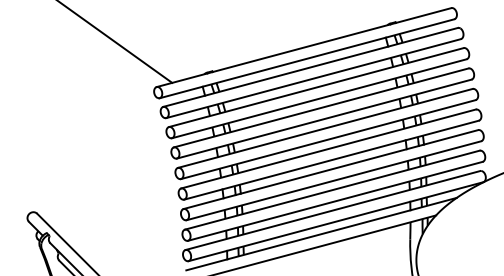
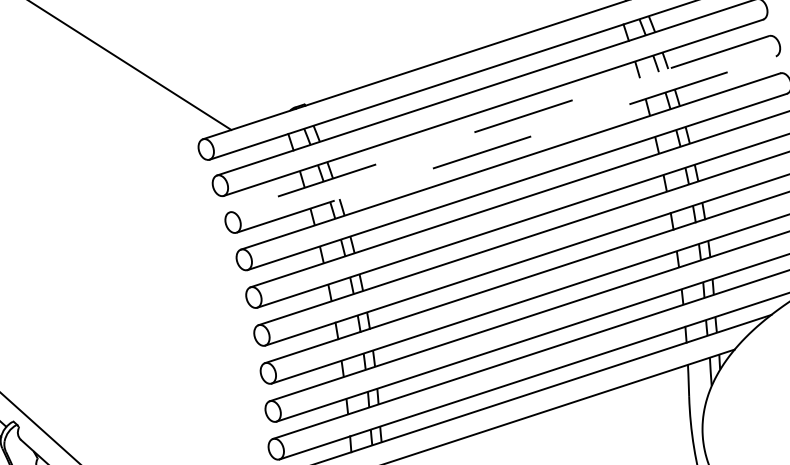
line: (316, 87) -> (499, 124), solid -> dashed
line: (319, 98) -> (506, 144), solid -> dashed

